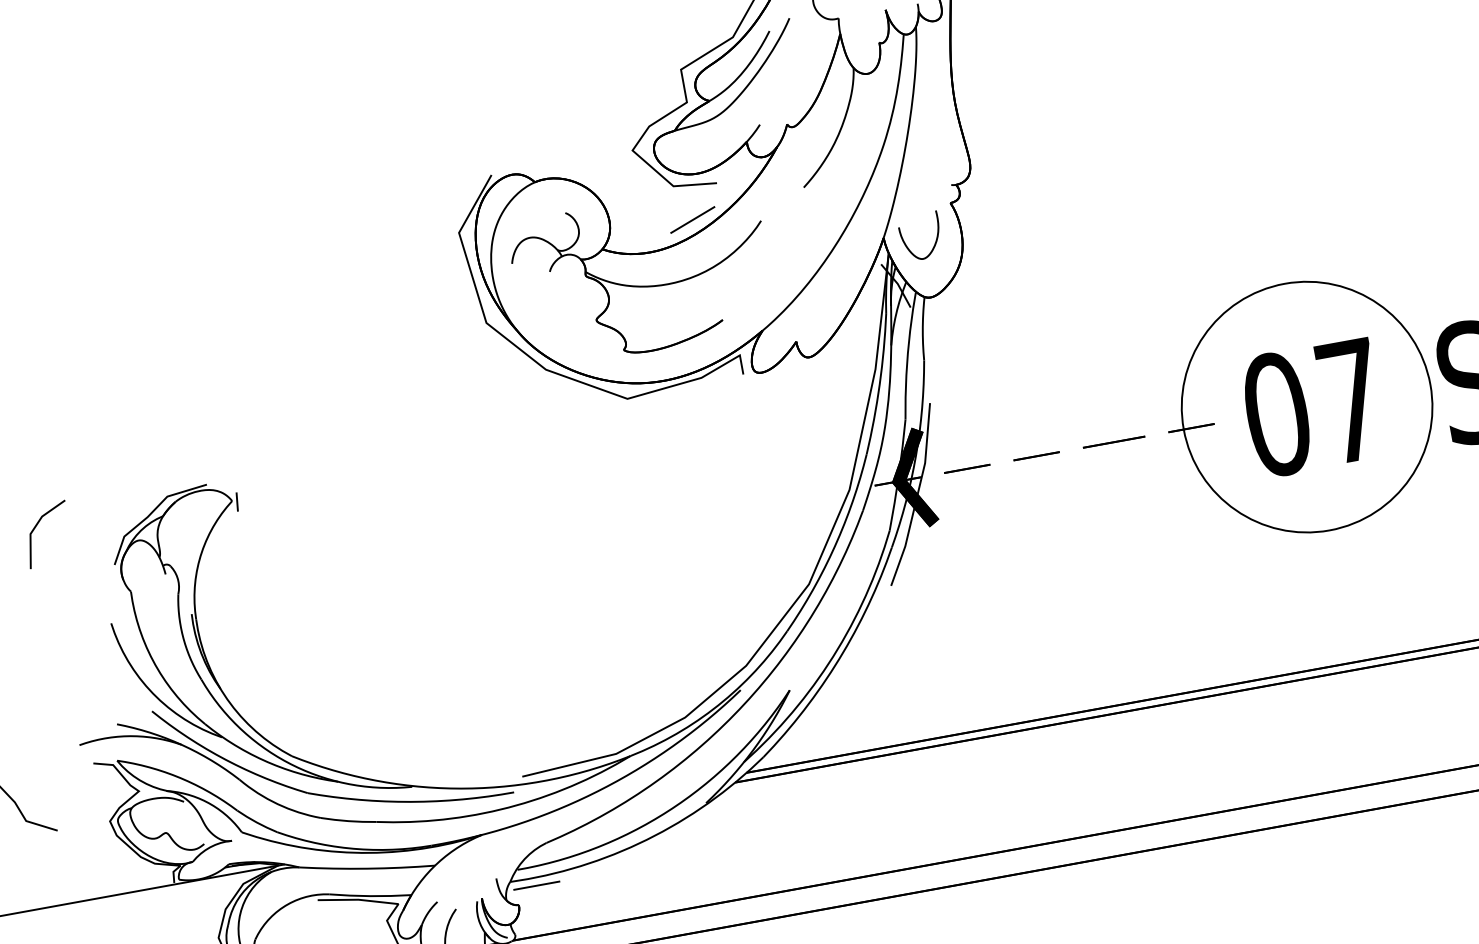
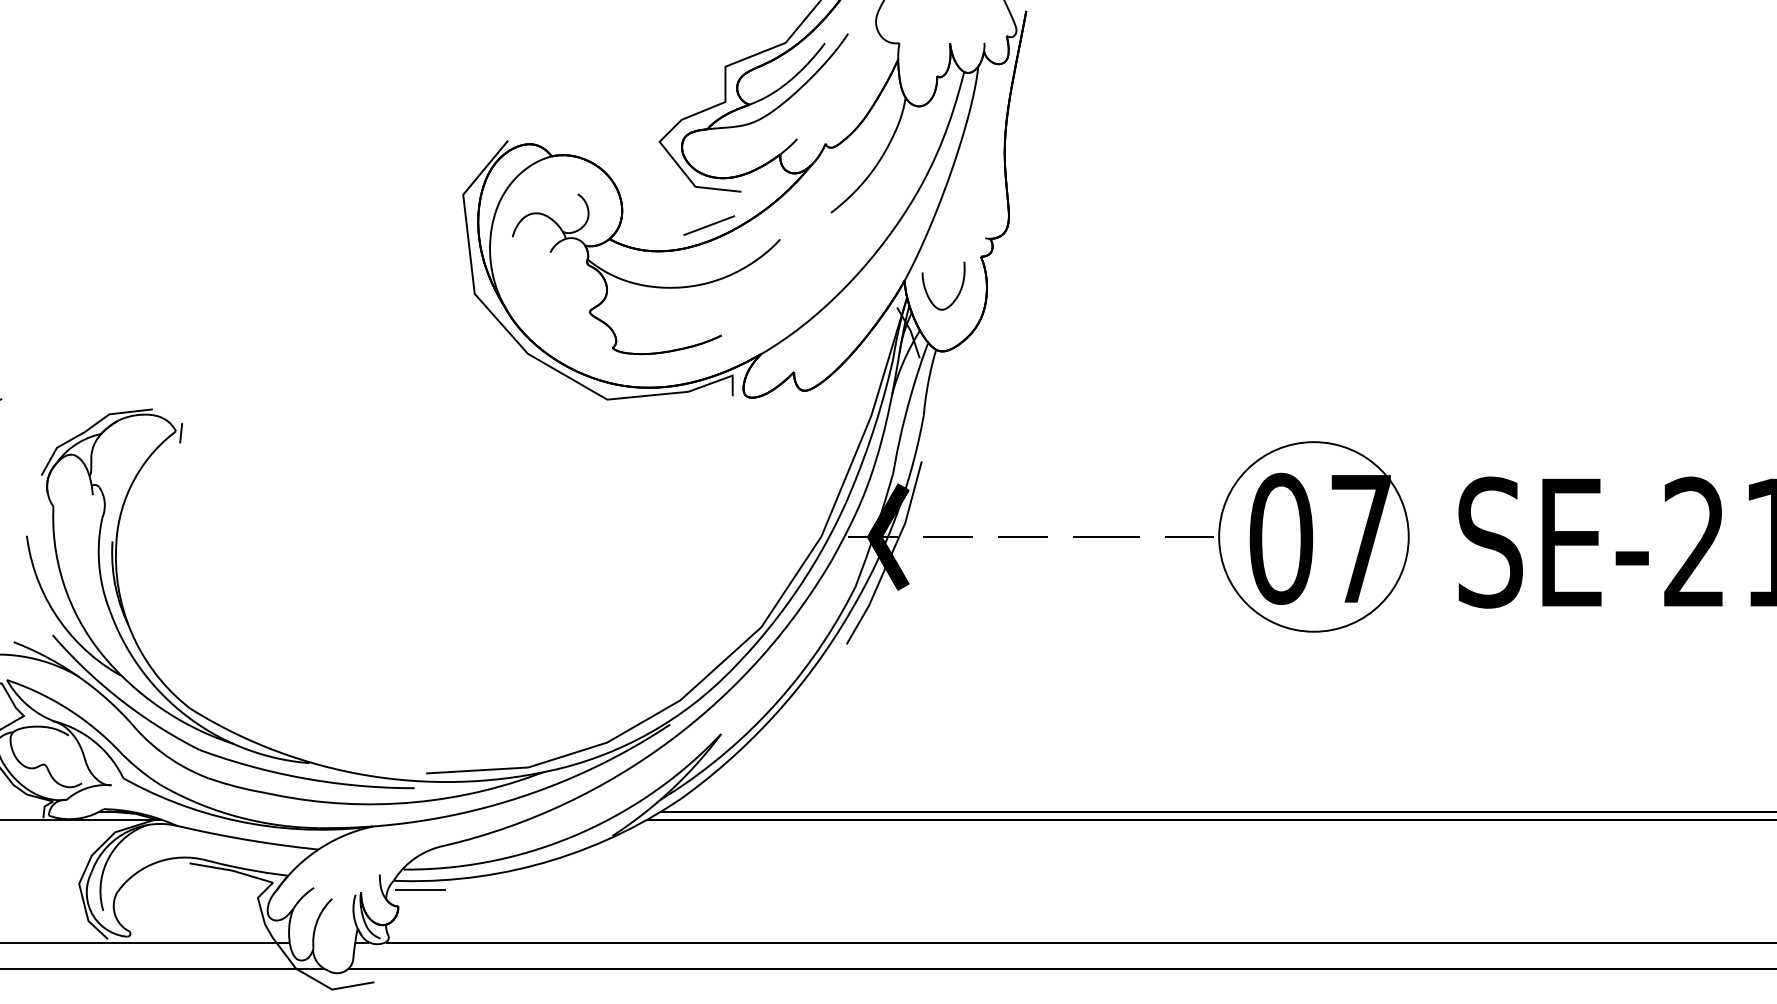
circle: (1306, 406) -> (1313, 536), size x0.71

